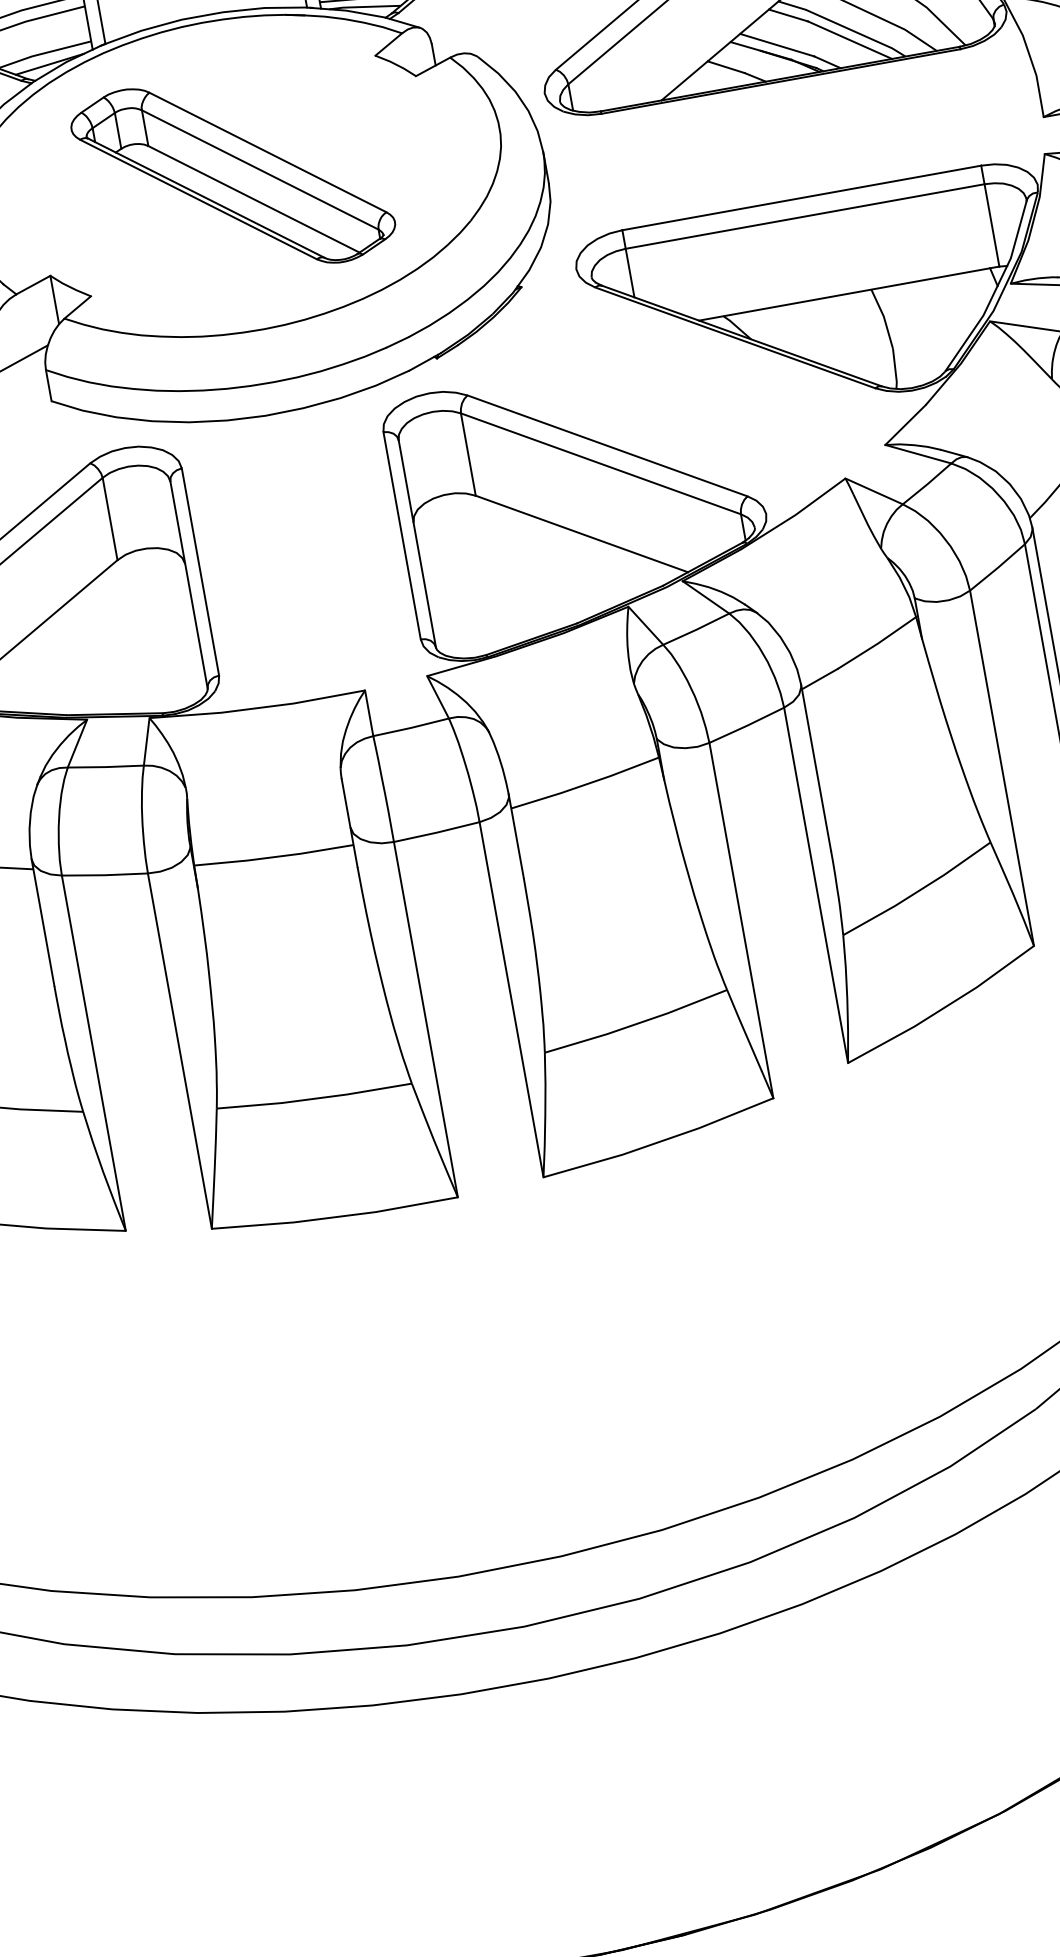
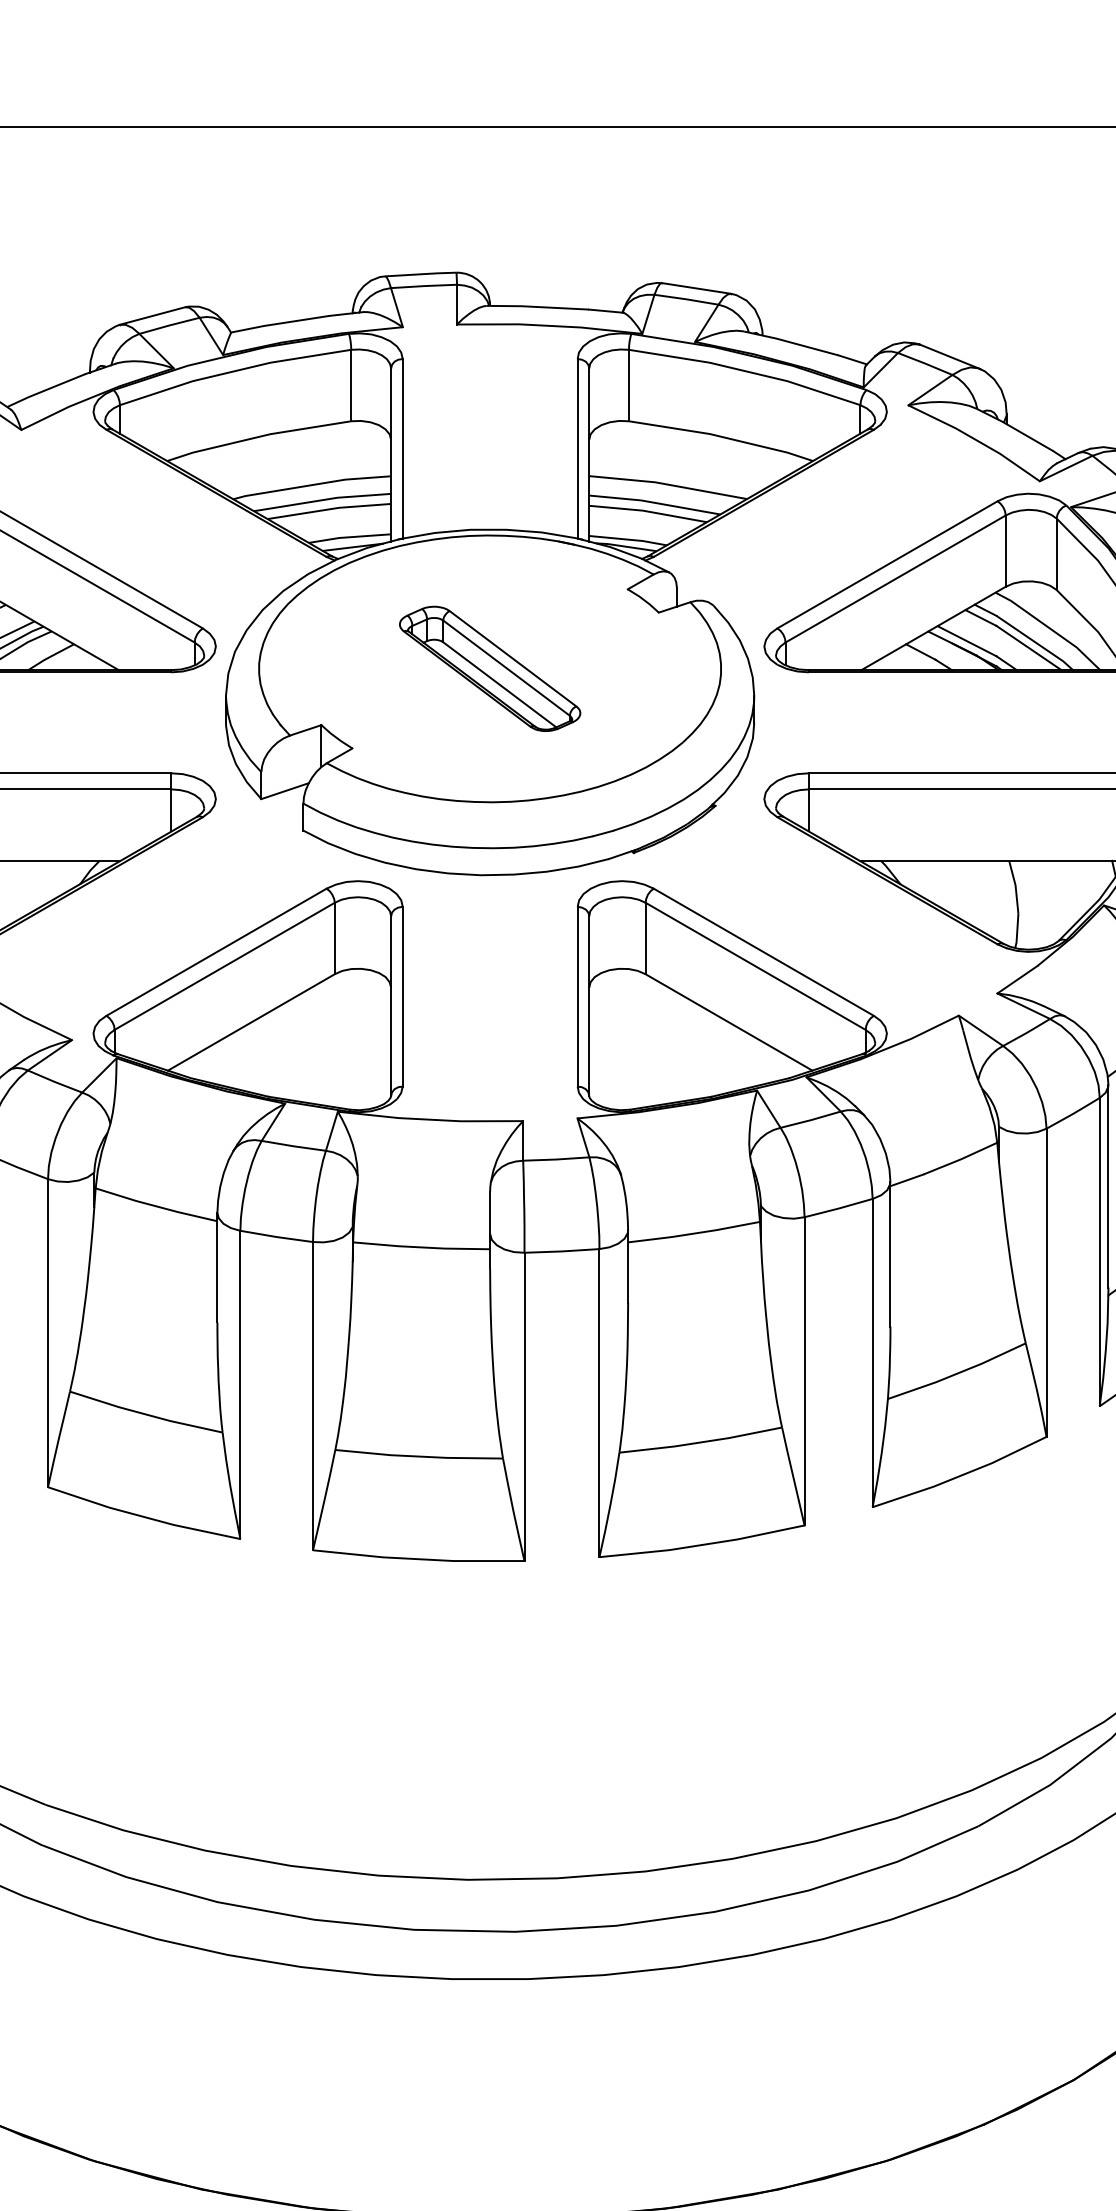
part: (232, 175) -> (489, 668), size x0.7

